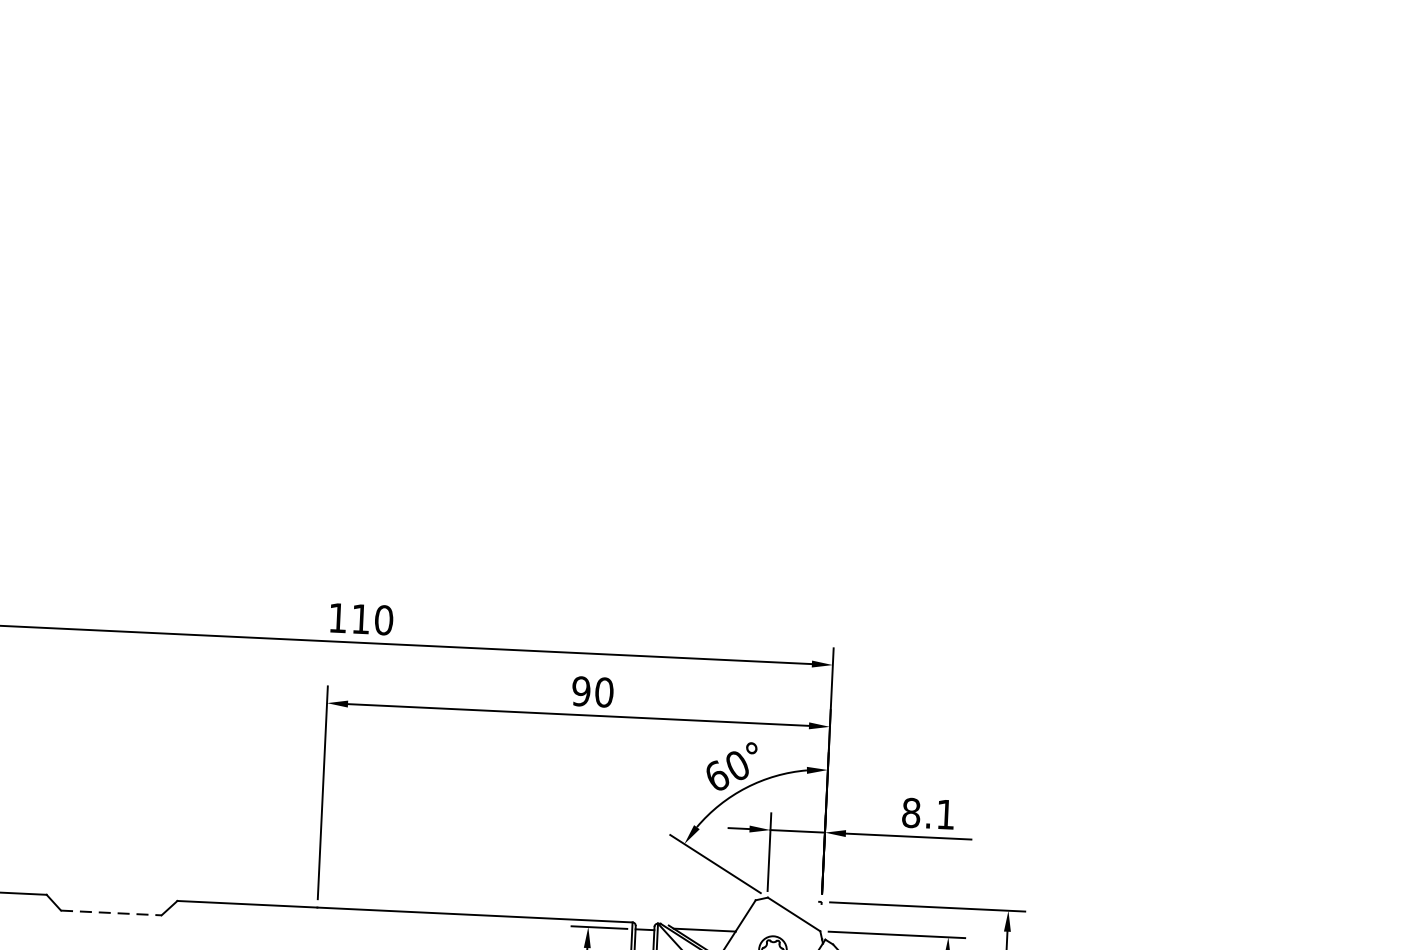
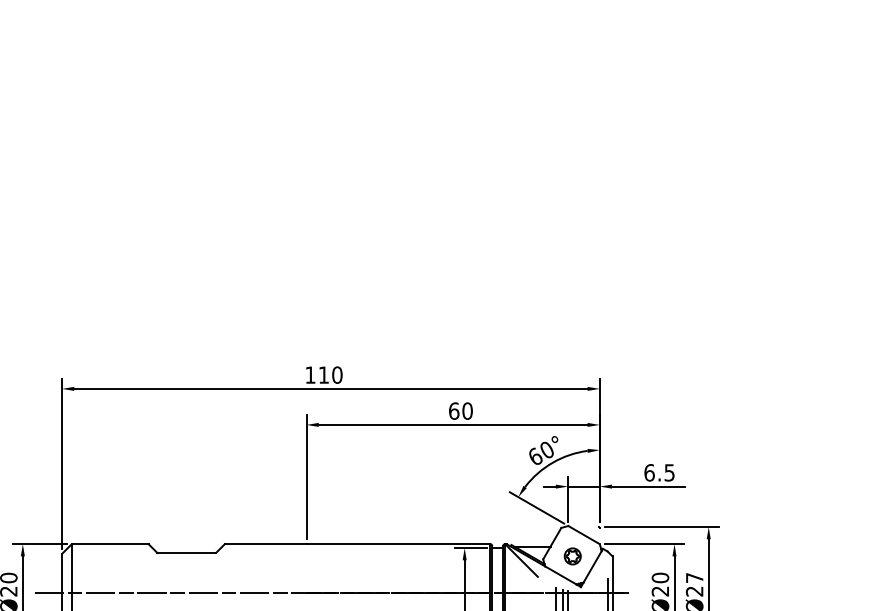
text: (580, 690) -> (453, 410), 90 -> 60
text: (928, 813) -> (659, 472), 8.1 -> 6.5
line: (112, 912) -> (187, 552), dashed -> solid

